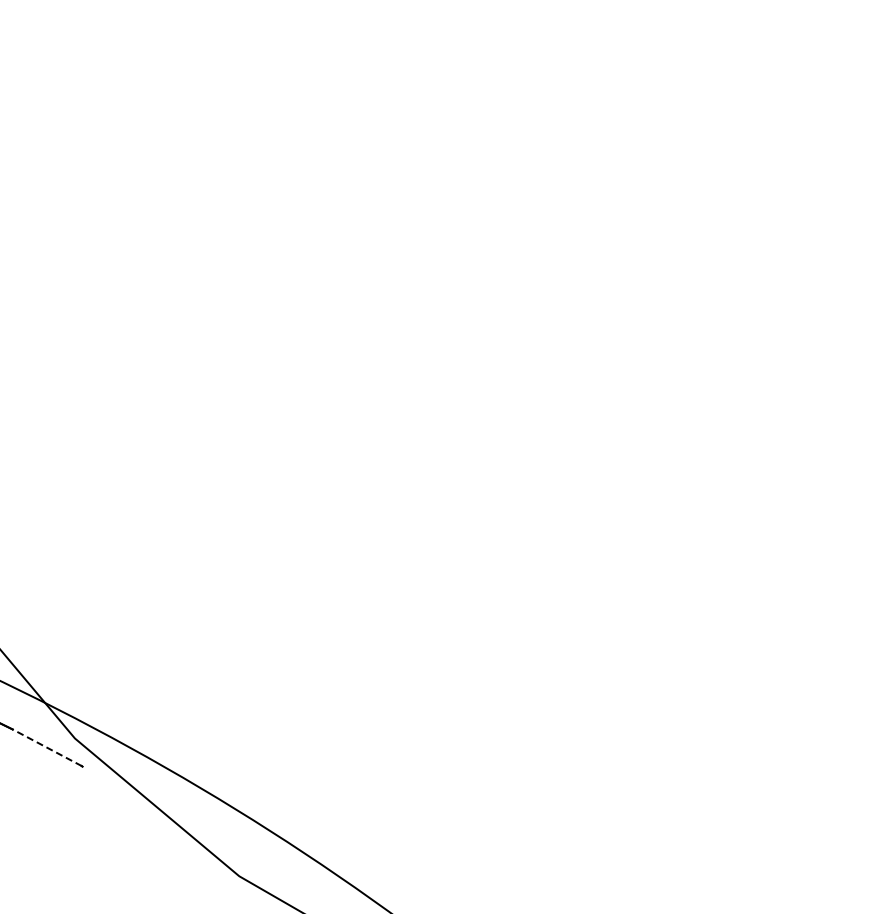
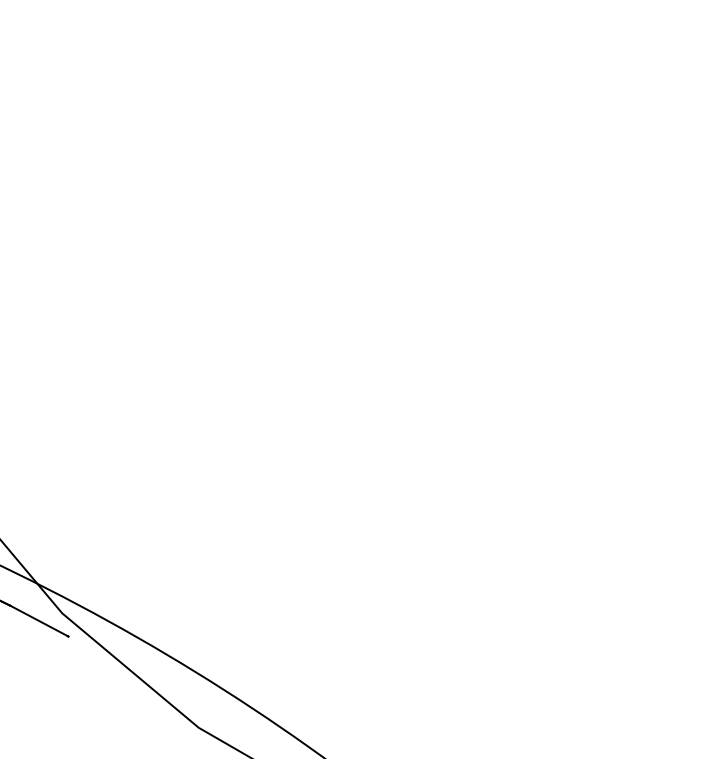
line: (46, 747) -> (38, 620), dashed -> solid

